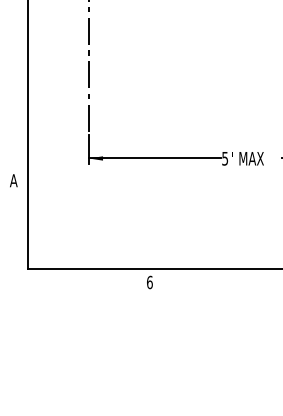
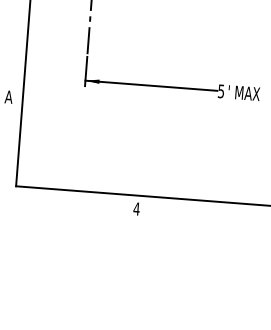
text: (149, 282) -> (136, 208), 6 -> 4

